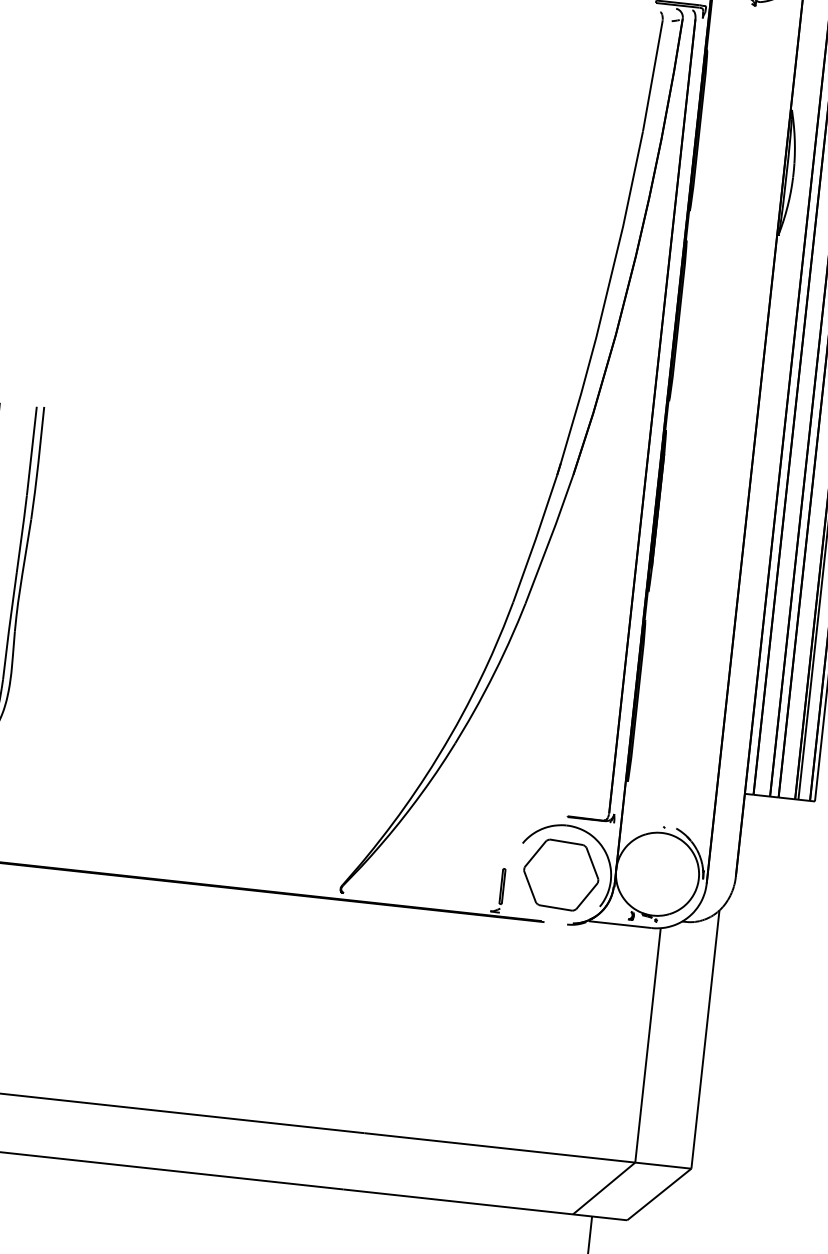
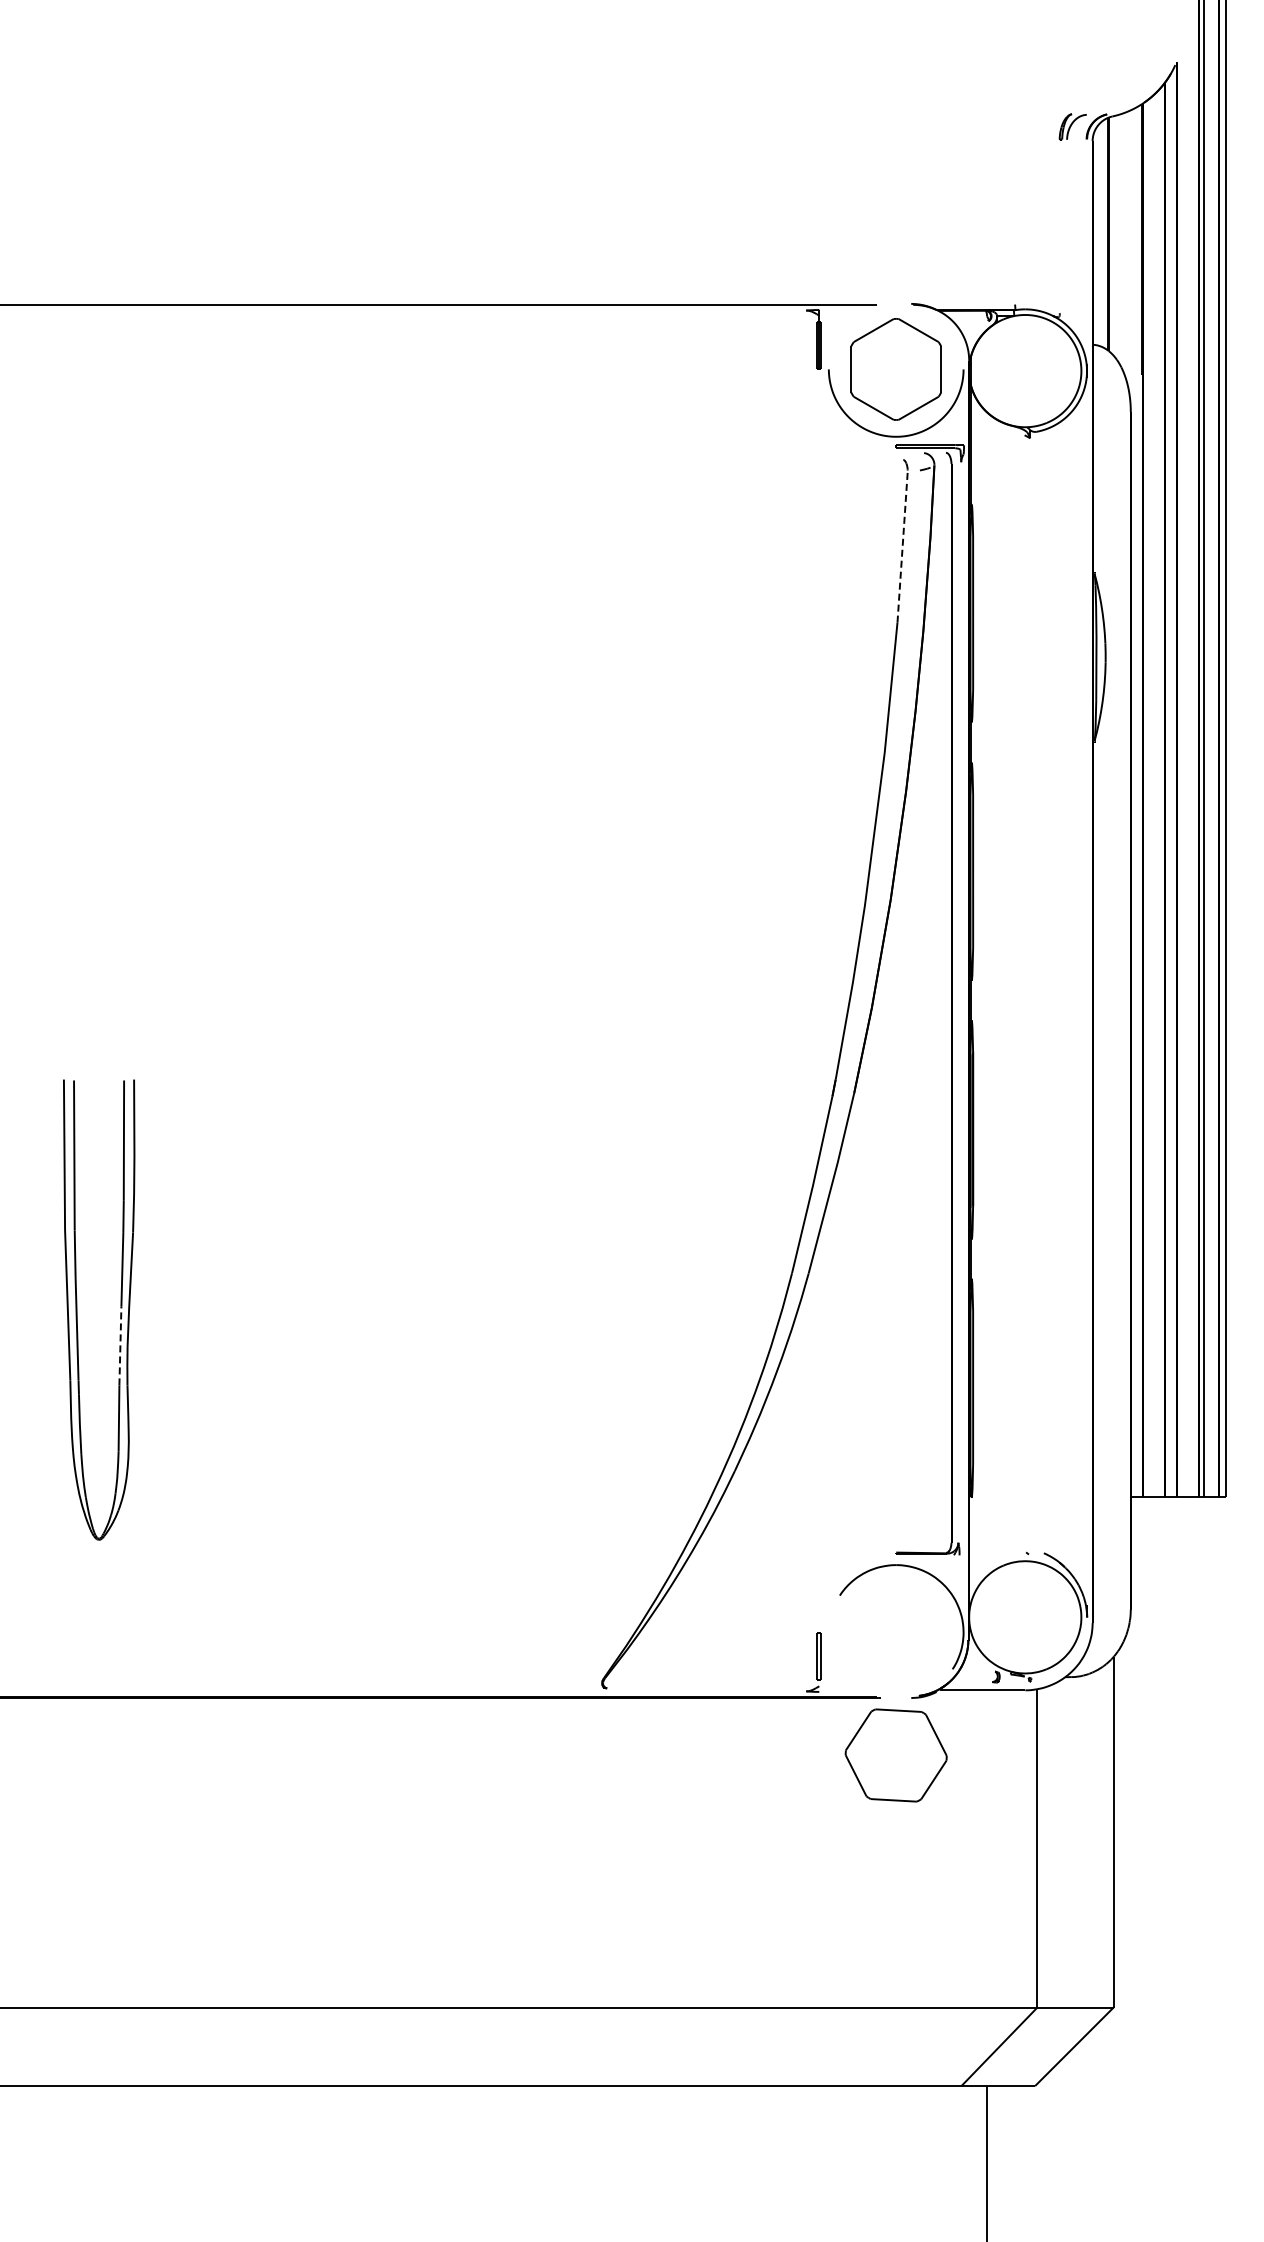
line: (652, 75) -> (902, 546), solid -> dashed
line: (12, 601) -> (120, 1345), solid -> dashed
part: (560, 875) -> (895, 1755), moved

